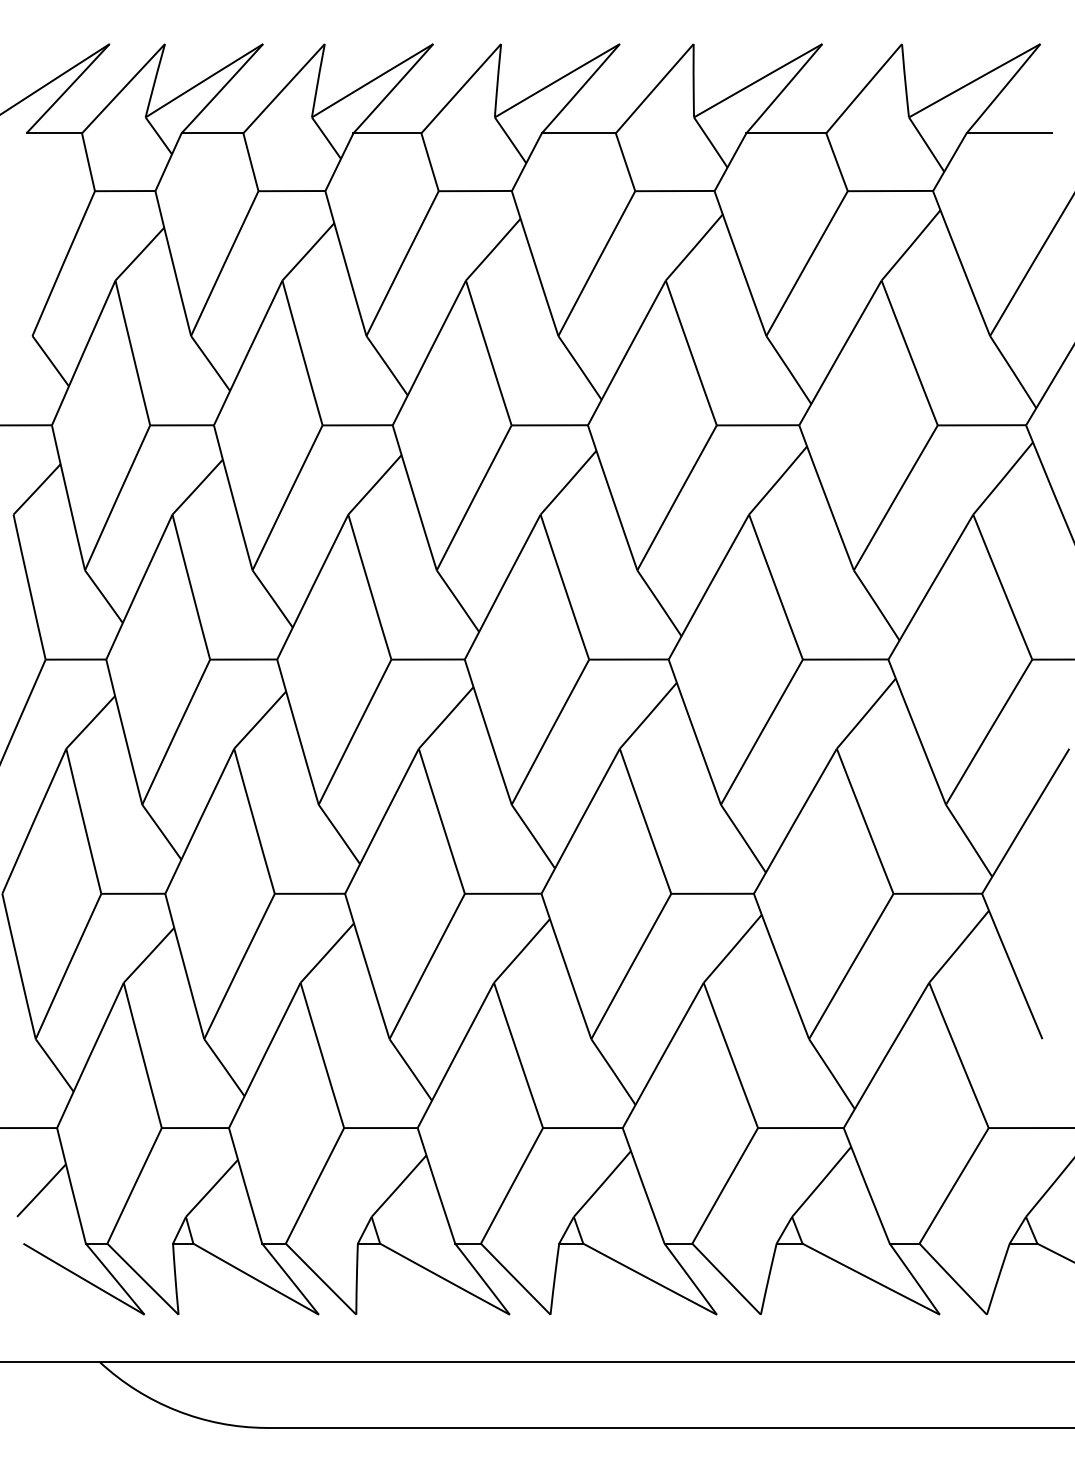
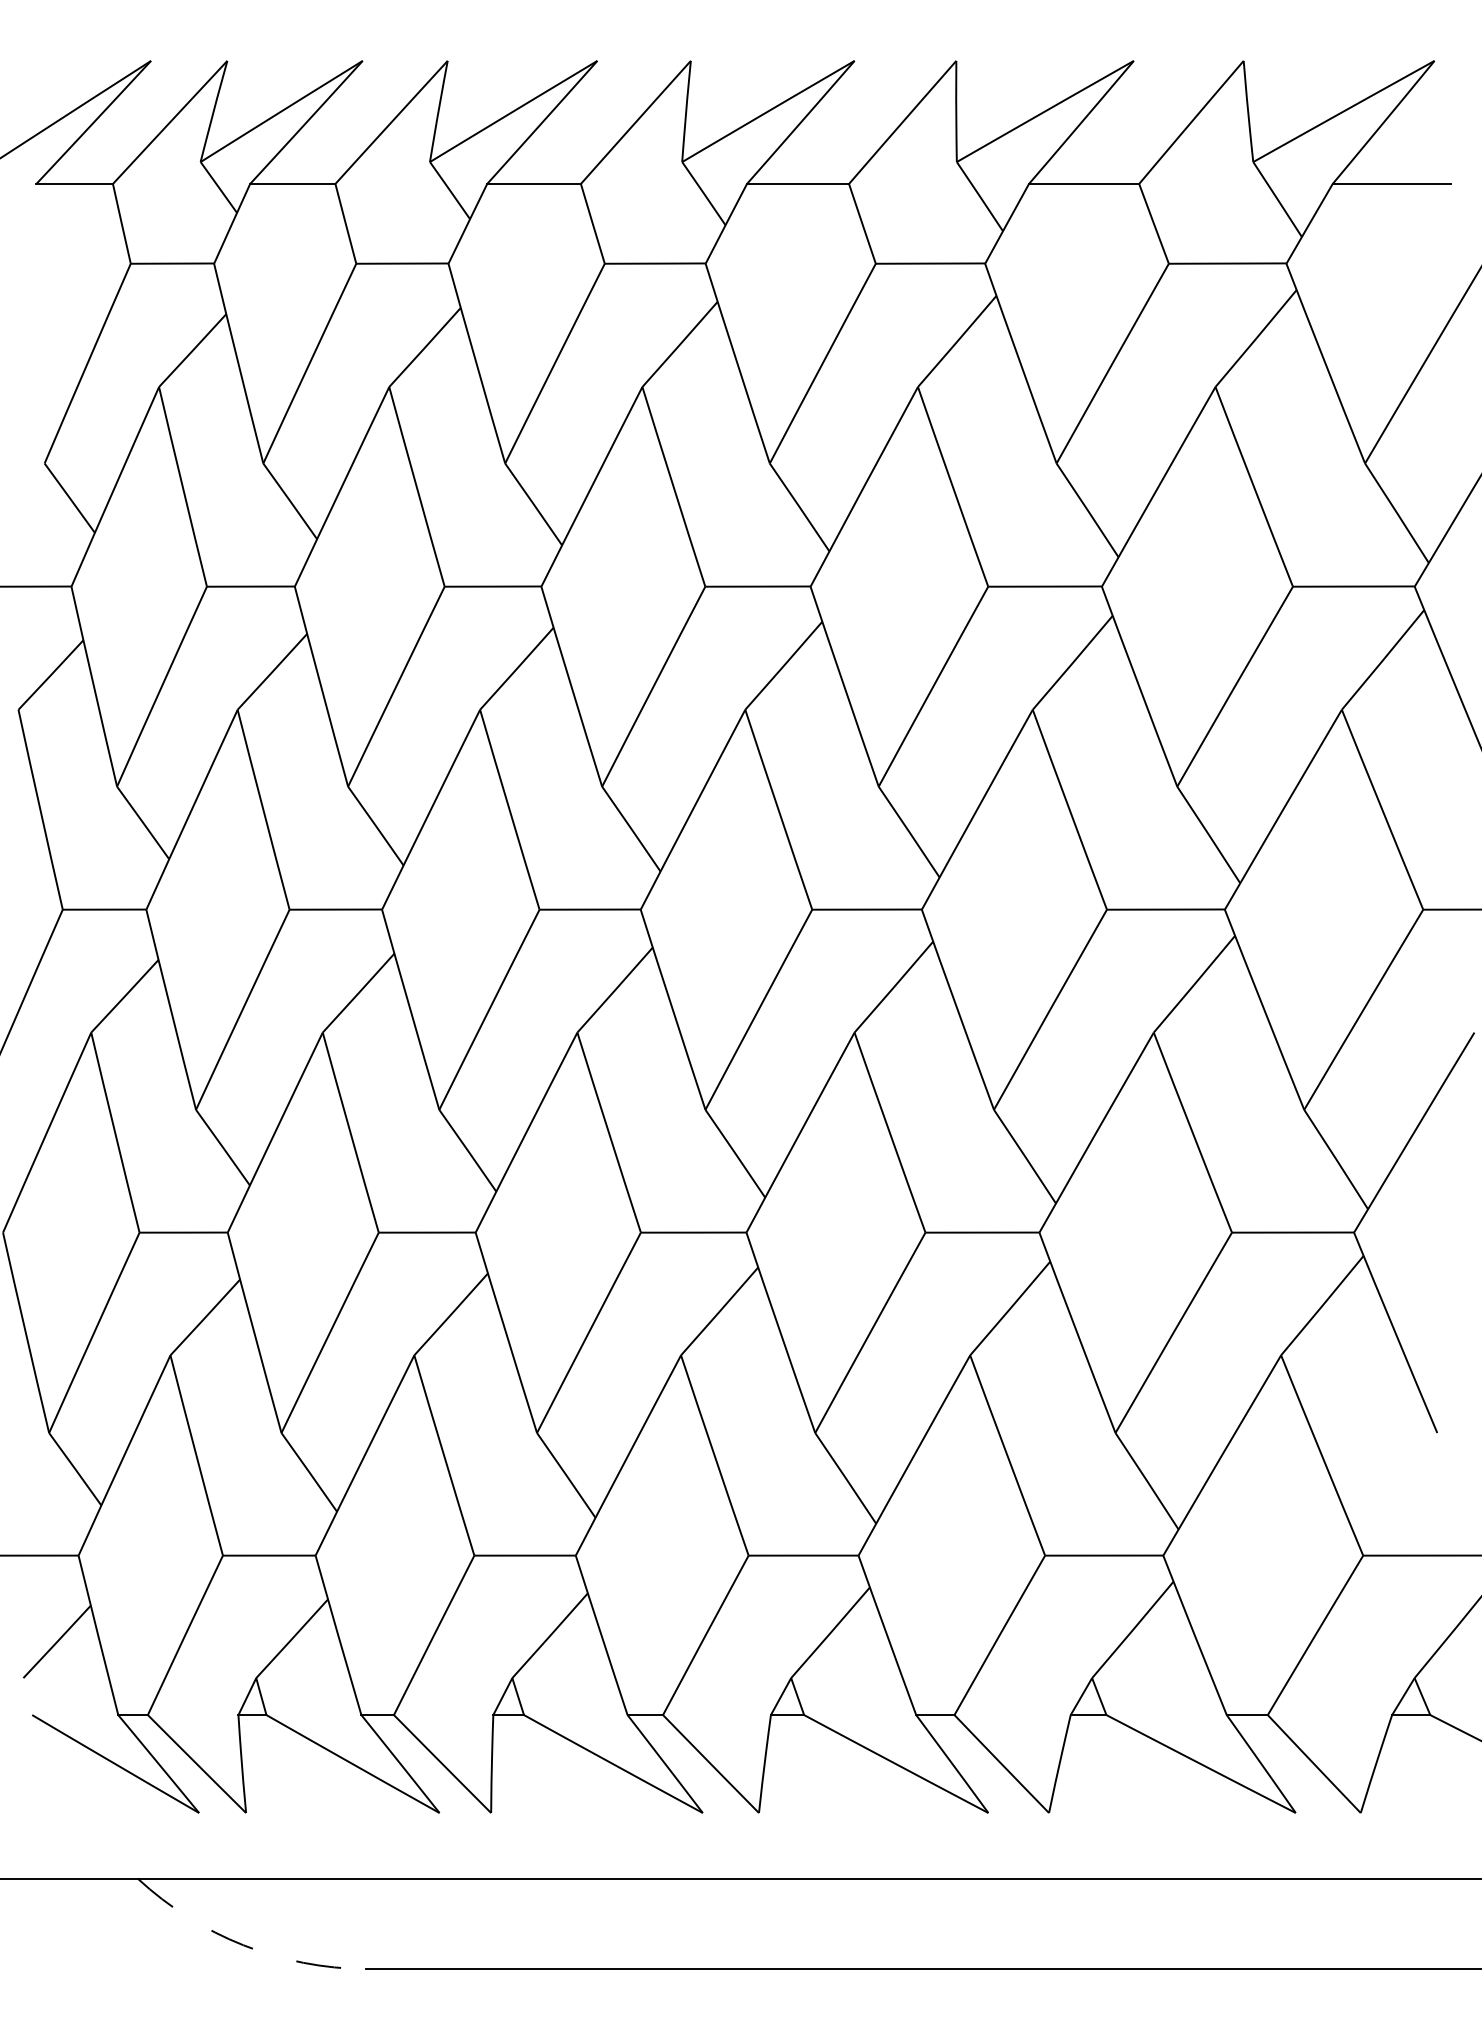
arc: (176, 1410) -> (243, 1945), solid -> dashed

